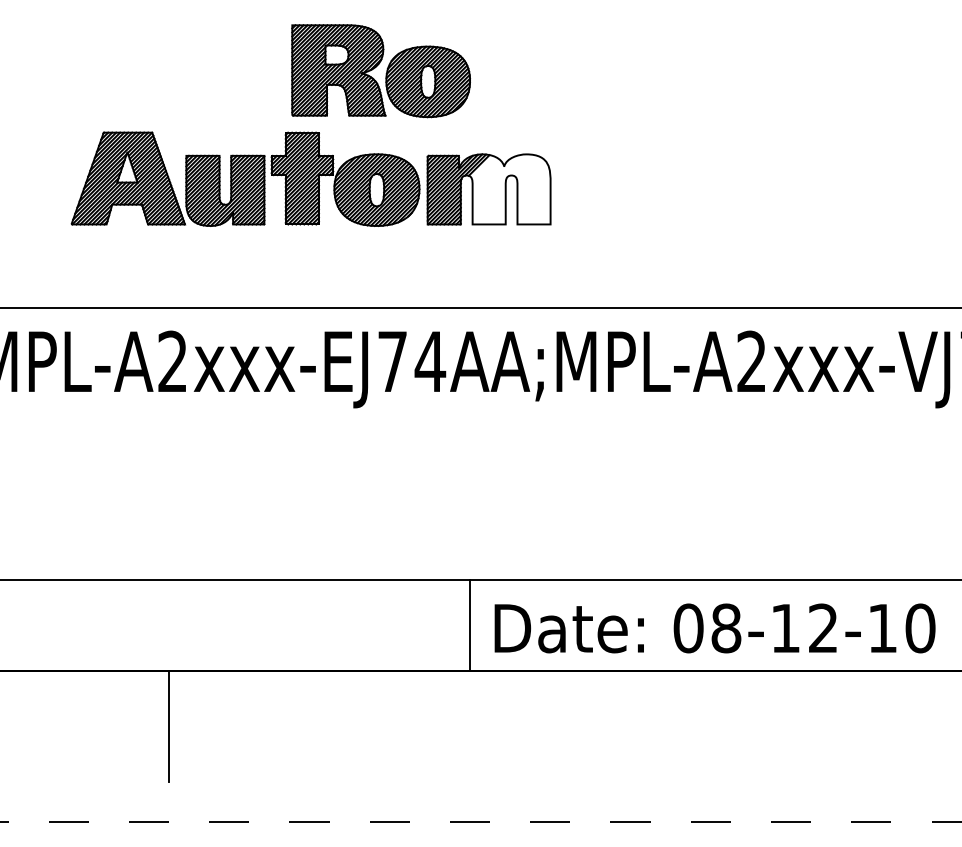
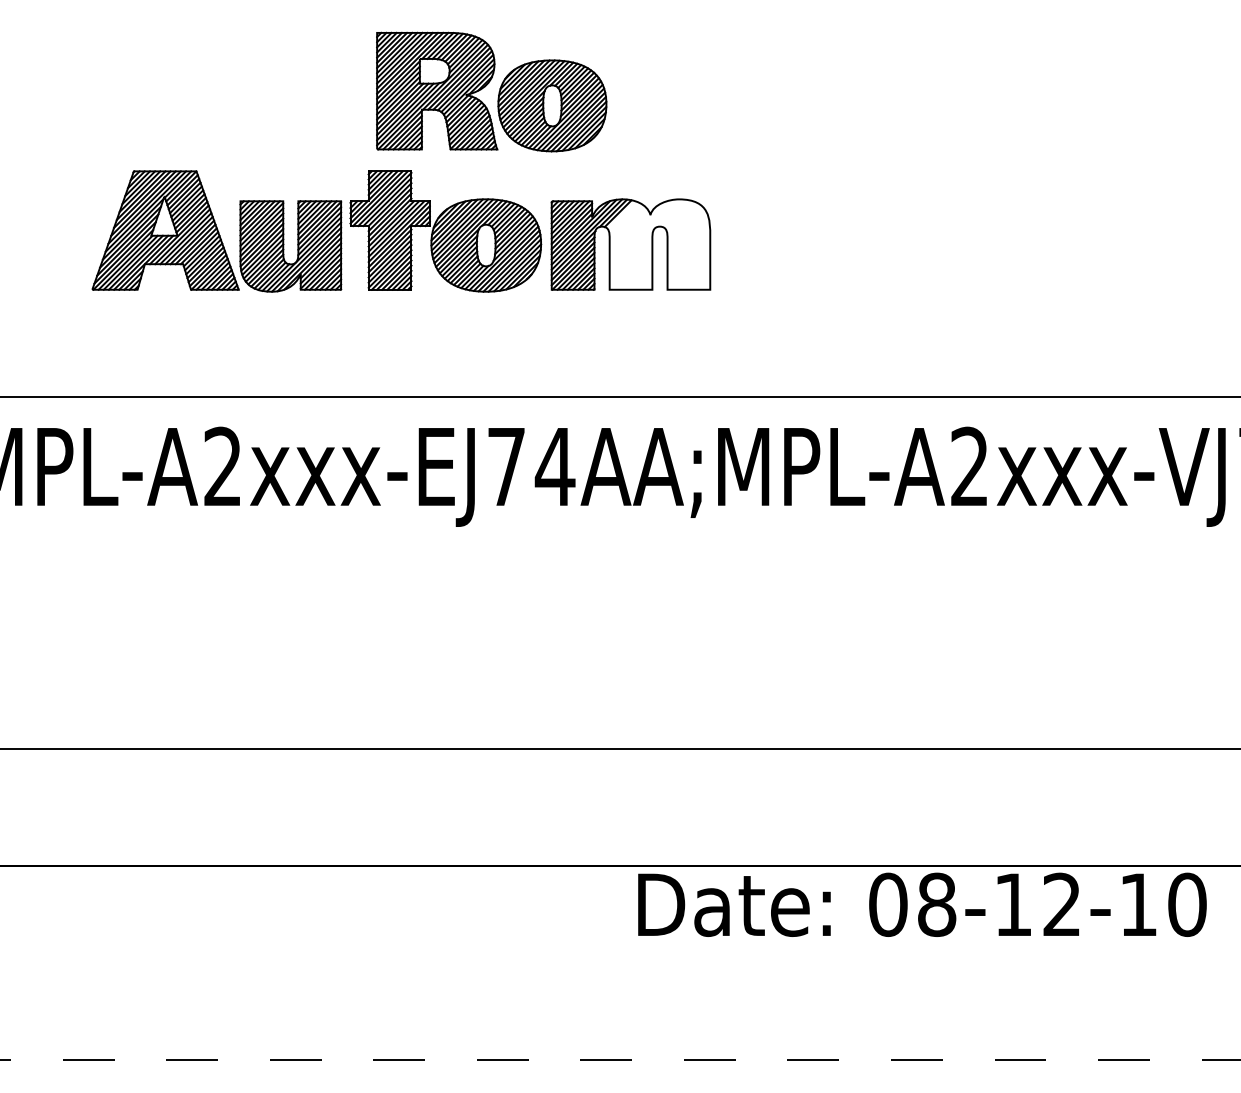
line: (469, 625) -> (605, 806), removed
text: (715, 628) -> (922, 904), moved
line: (169, 725) -> (218, 936), removed

